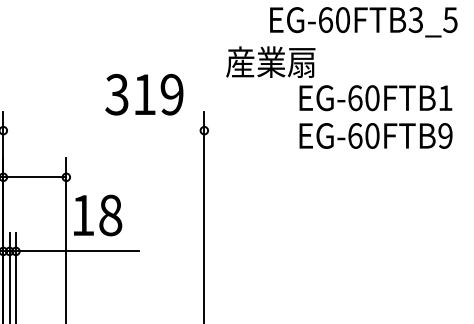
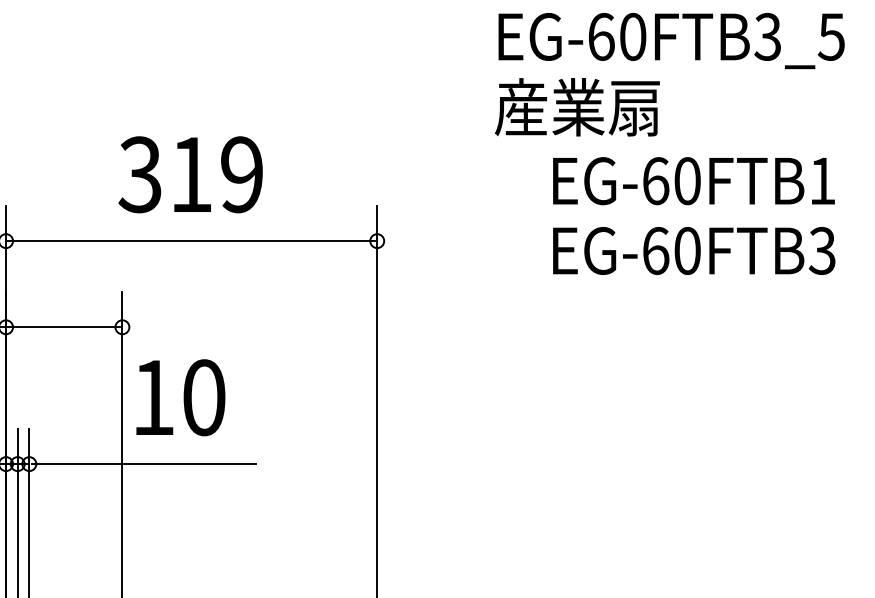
text: (270, 61) -> (576, 106), moved
text: (144, 94) -> (190, 174), moved
line: (103, 130) -> (190, 240), added
text: (445, 135) -> (822, 250), EG-60FTB9 -> EG-60FTB3
text: (110, 215) -> (203, 397), 18 -> 10

